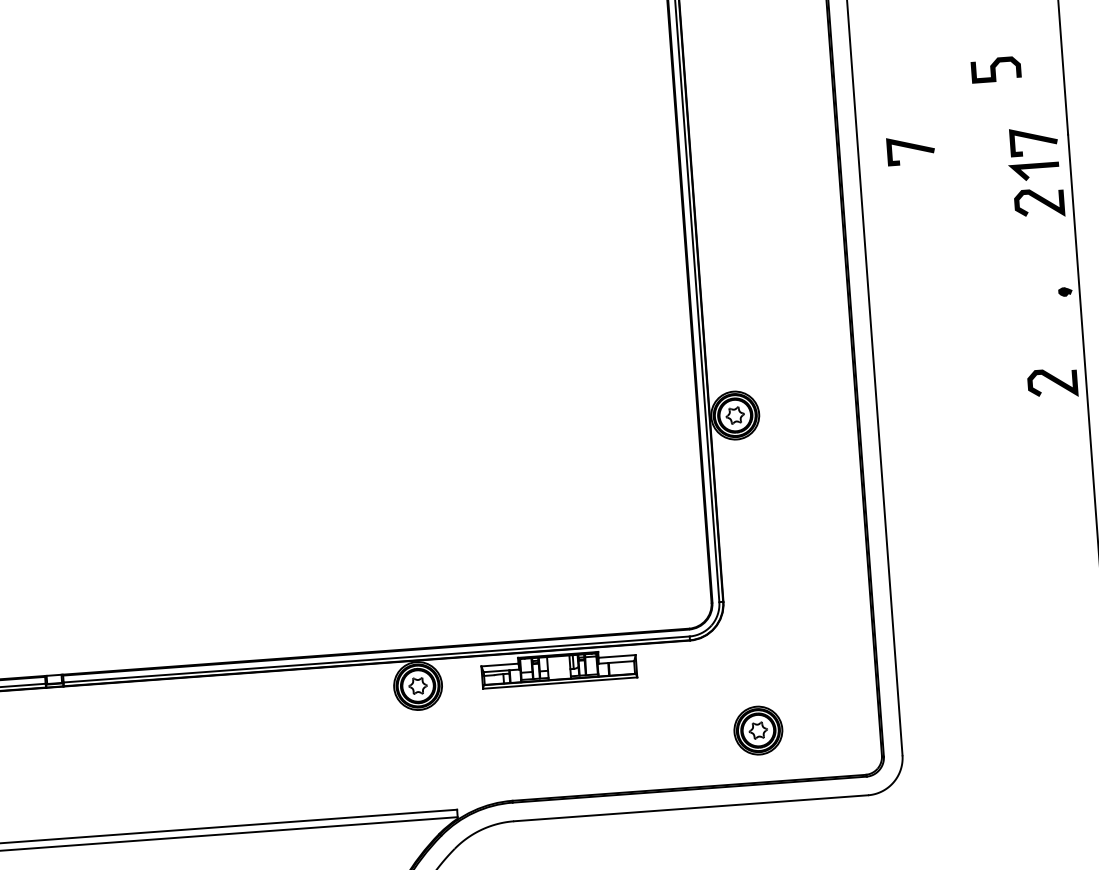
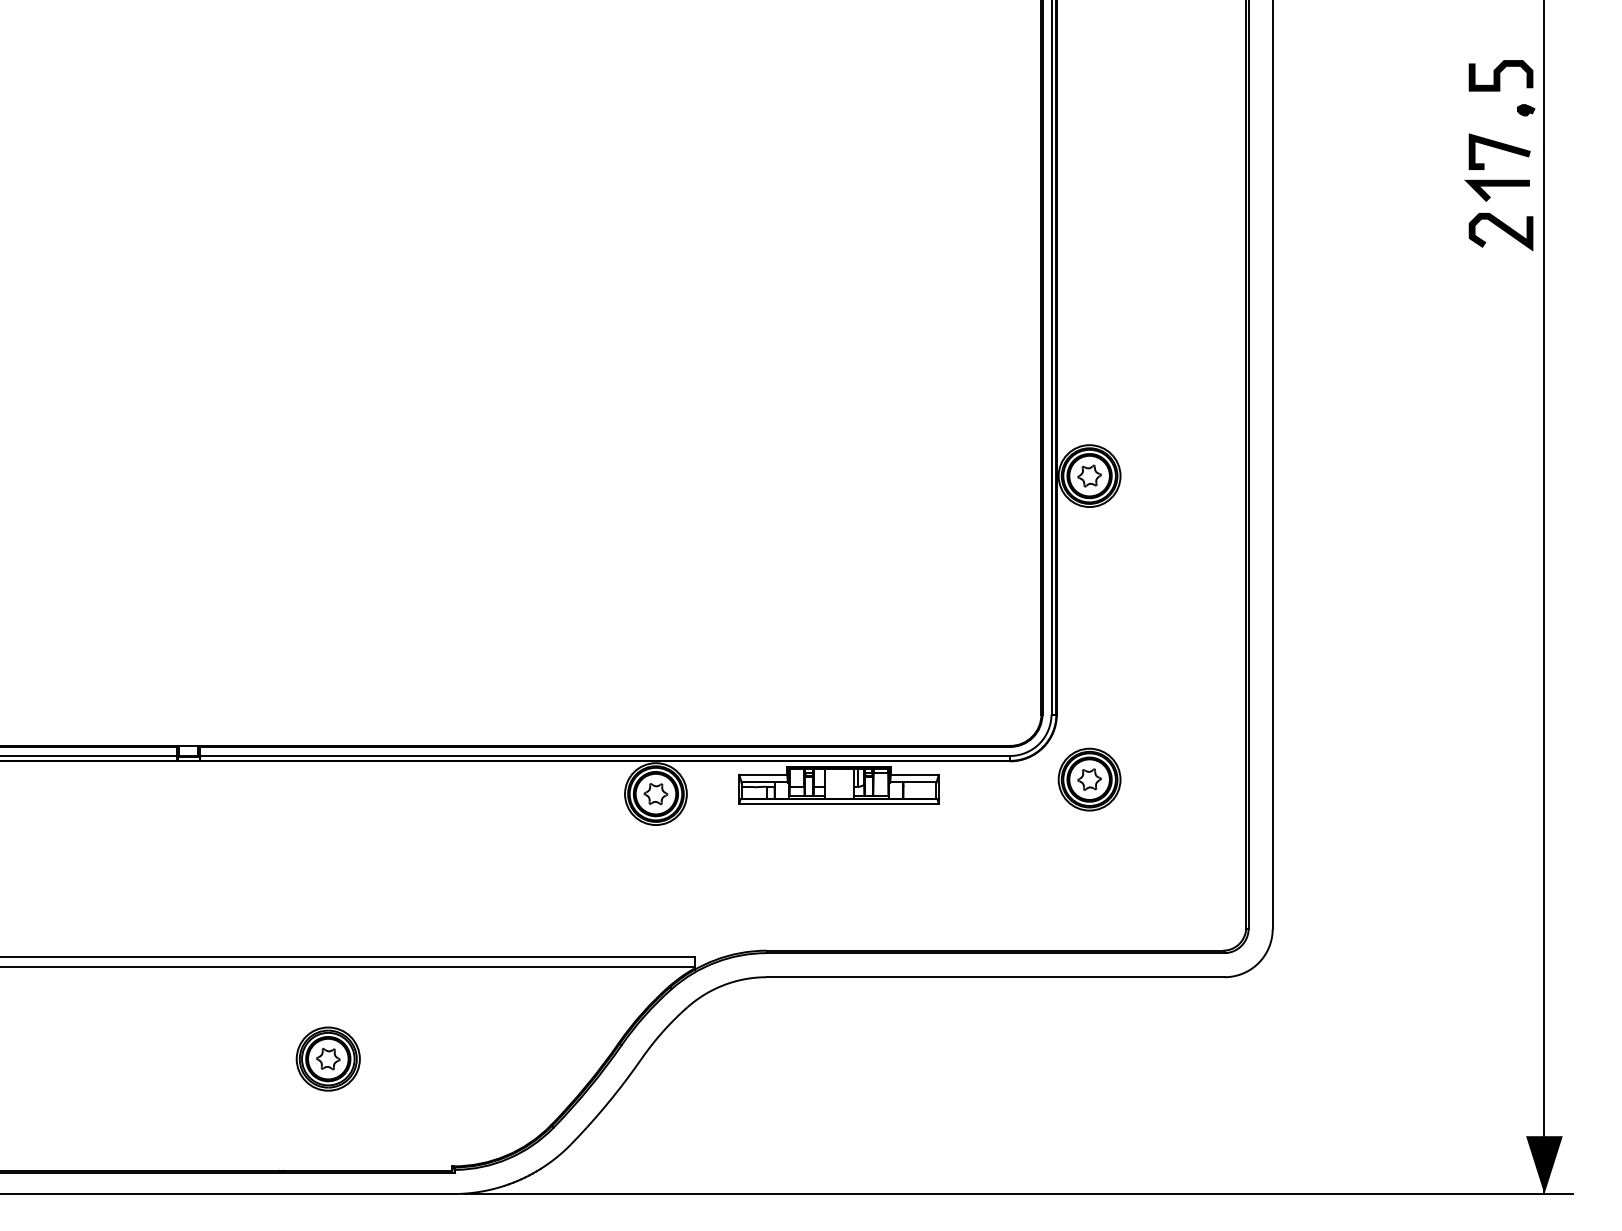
curve: (995, 69) -> (1500, 75), moved
line: (911, 148) -> (1341, 149), removed
part: (1065, 292) -> (1526, 110), moved
curve: (1052, 381) -> (1501, 462), removed
part: (758, 730) -> (1089, 779), moved

